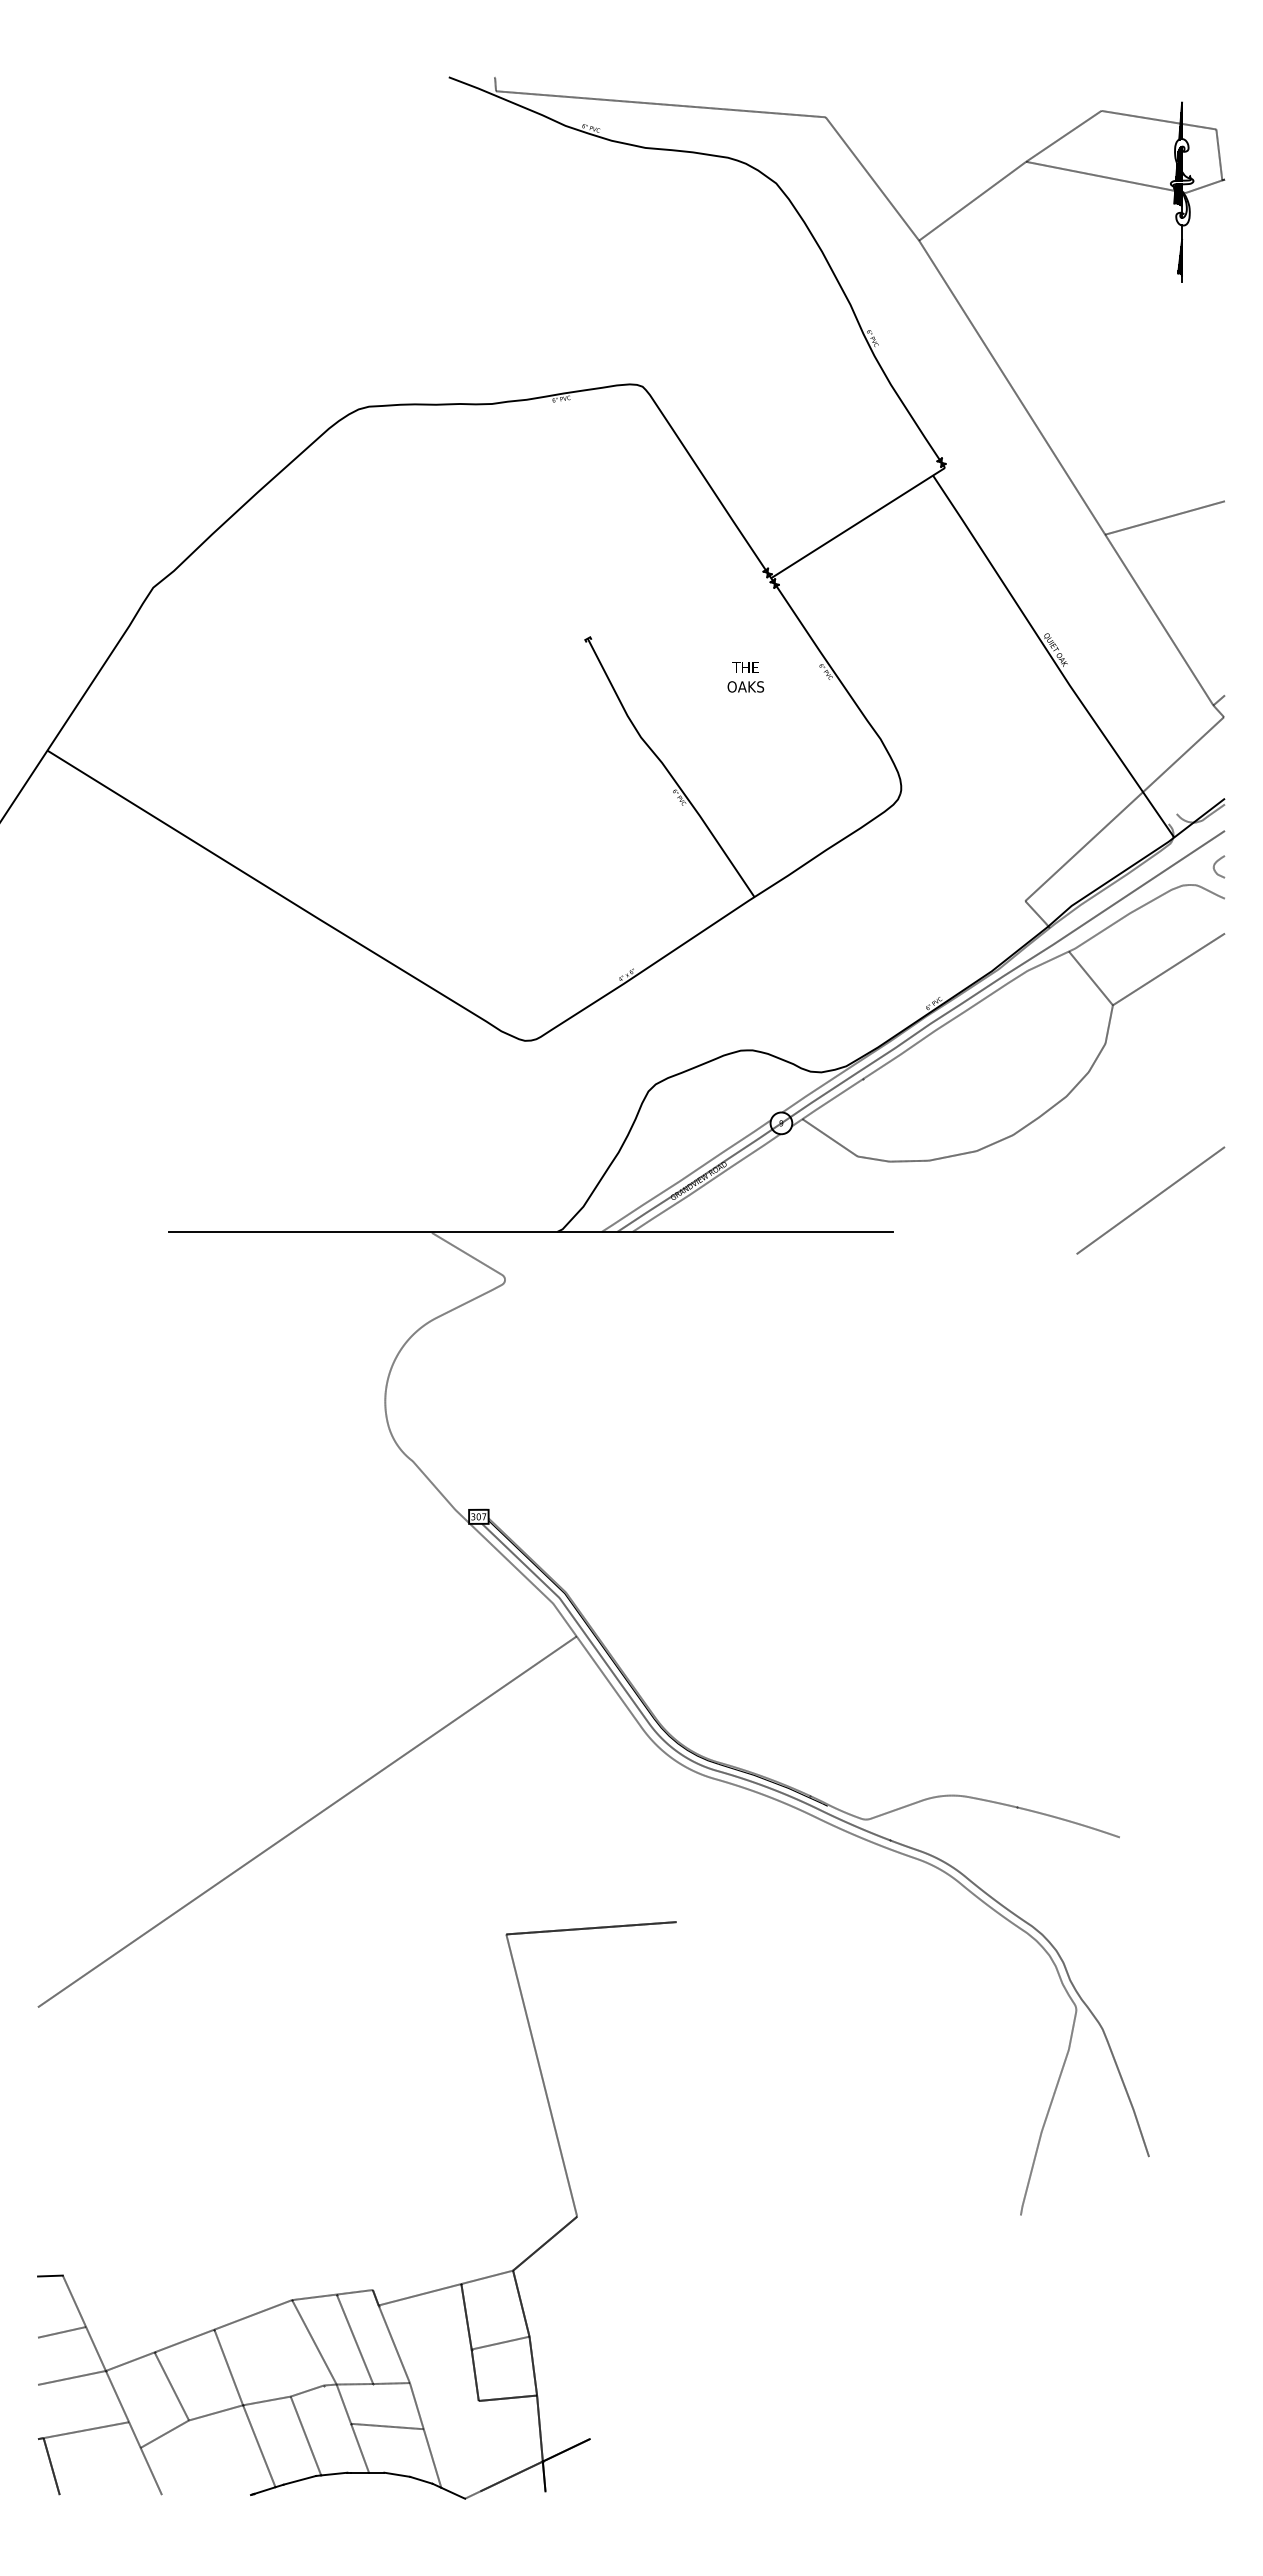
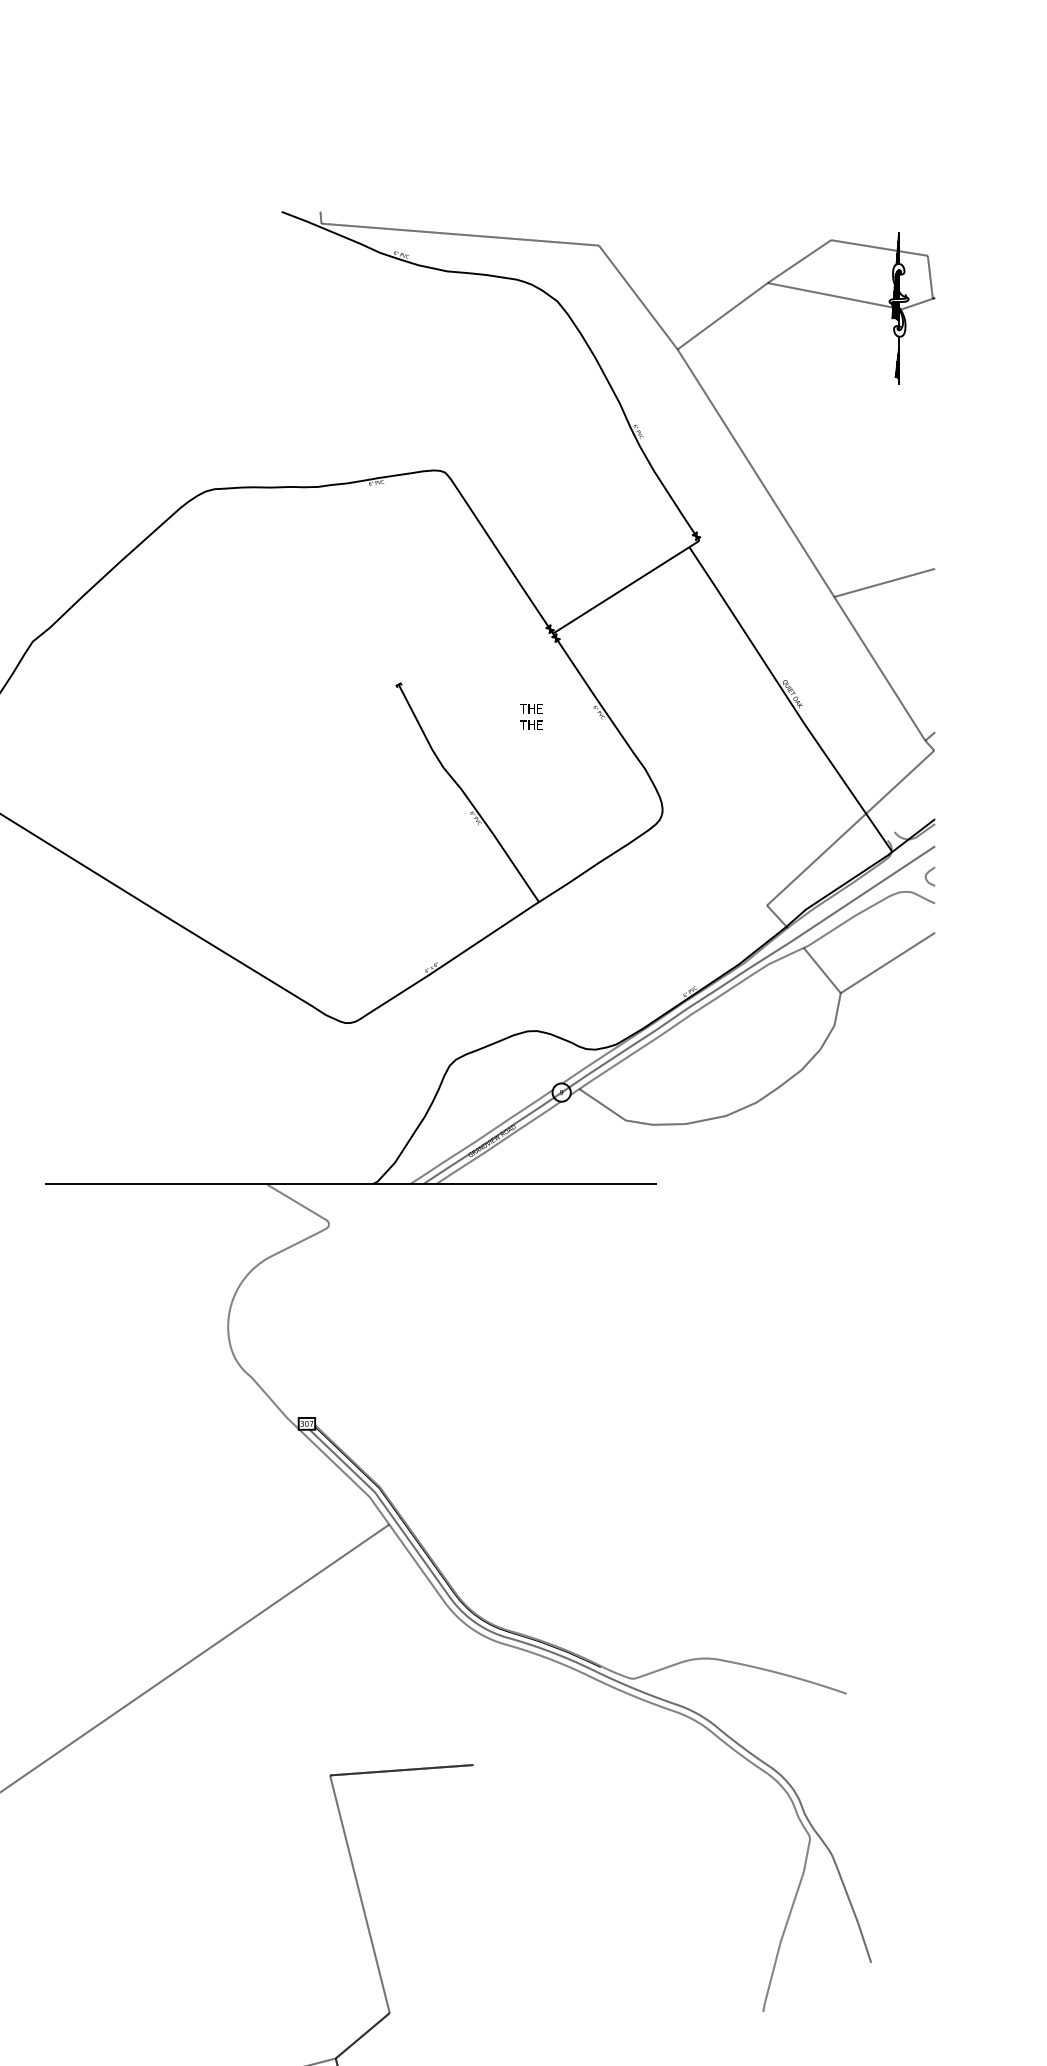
text: (745, 686) -> (531, 724), OAKS -> THE
line: (1150, 1200) -> (872, 1157), removed

